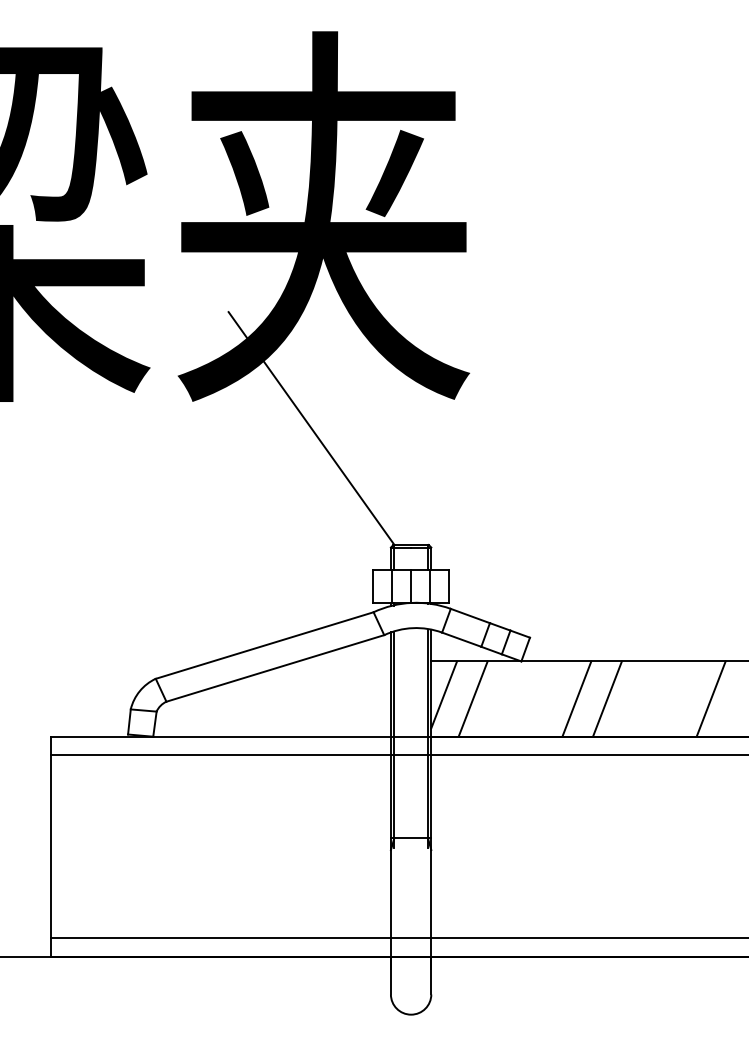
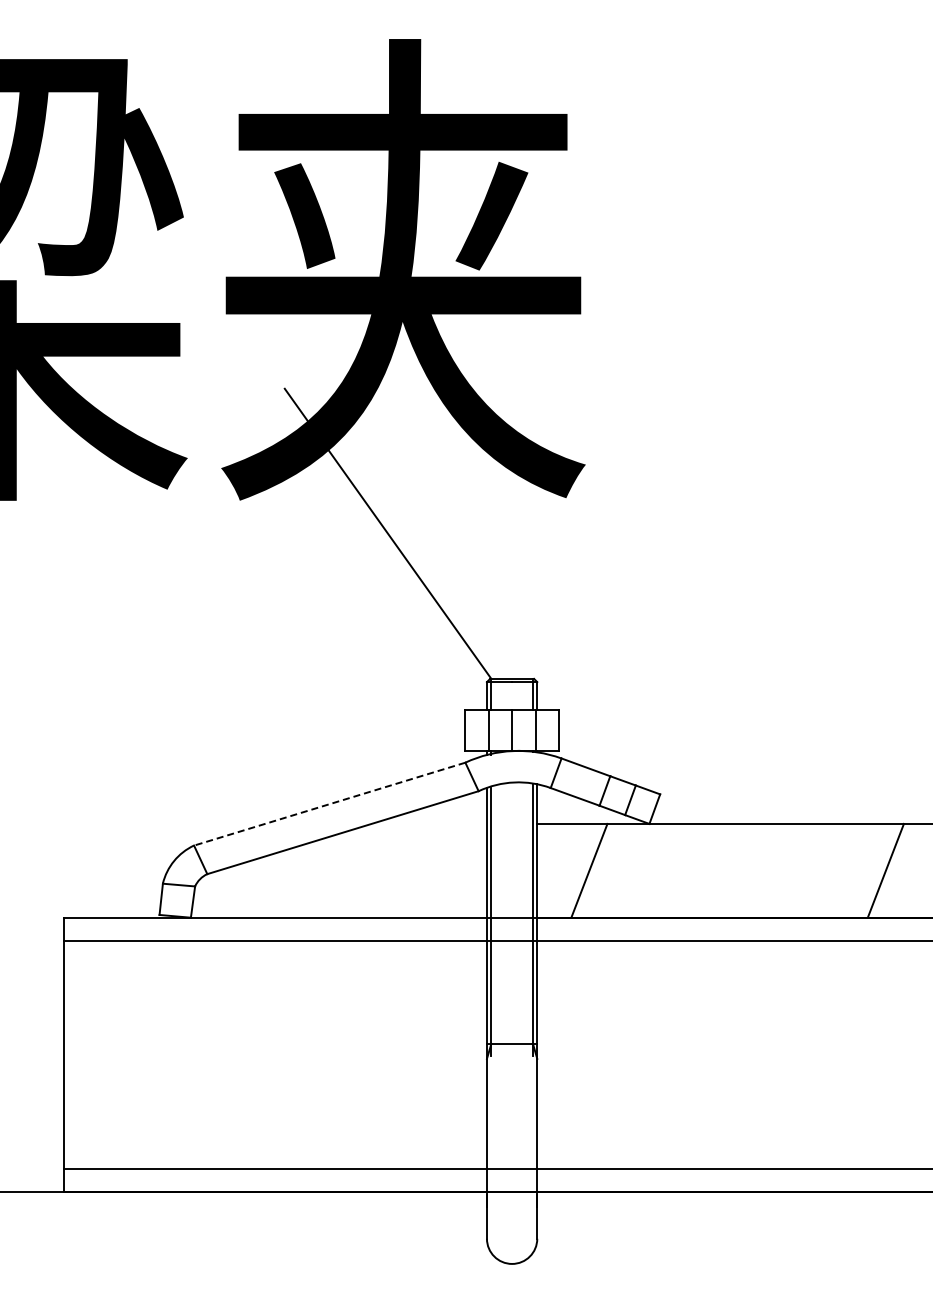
line: (264, 645) -> (329, 804), solid -> dashed
line: (444, 694) -> (553, 865), removed
line: (576, 698) -> (718, 870), removed
line: (607, 698) -> (756, 870), removed

